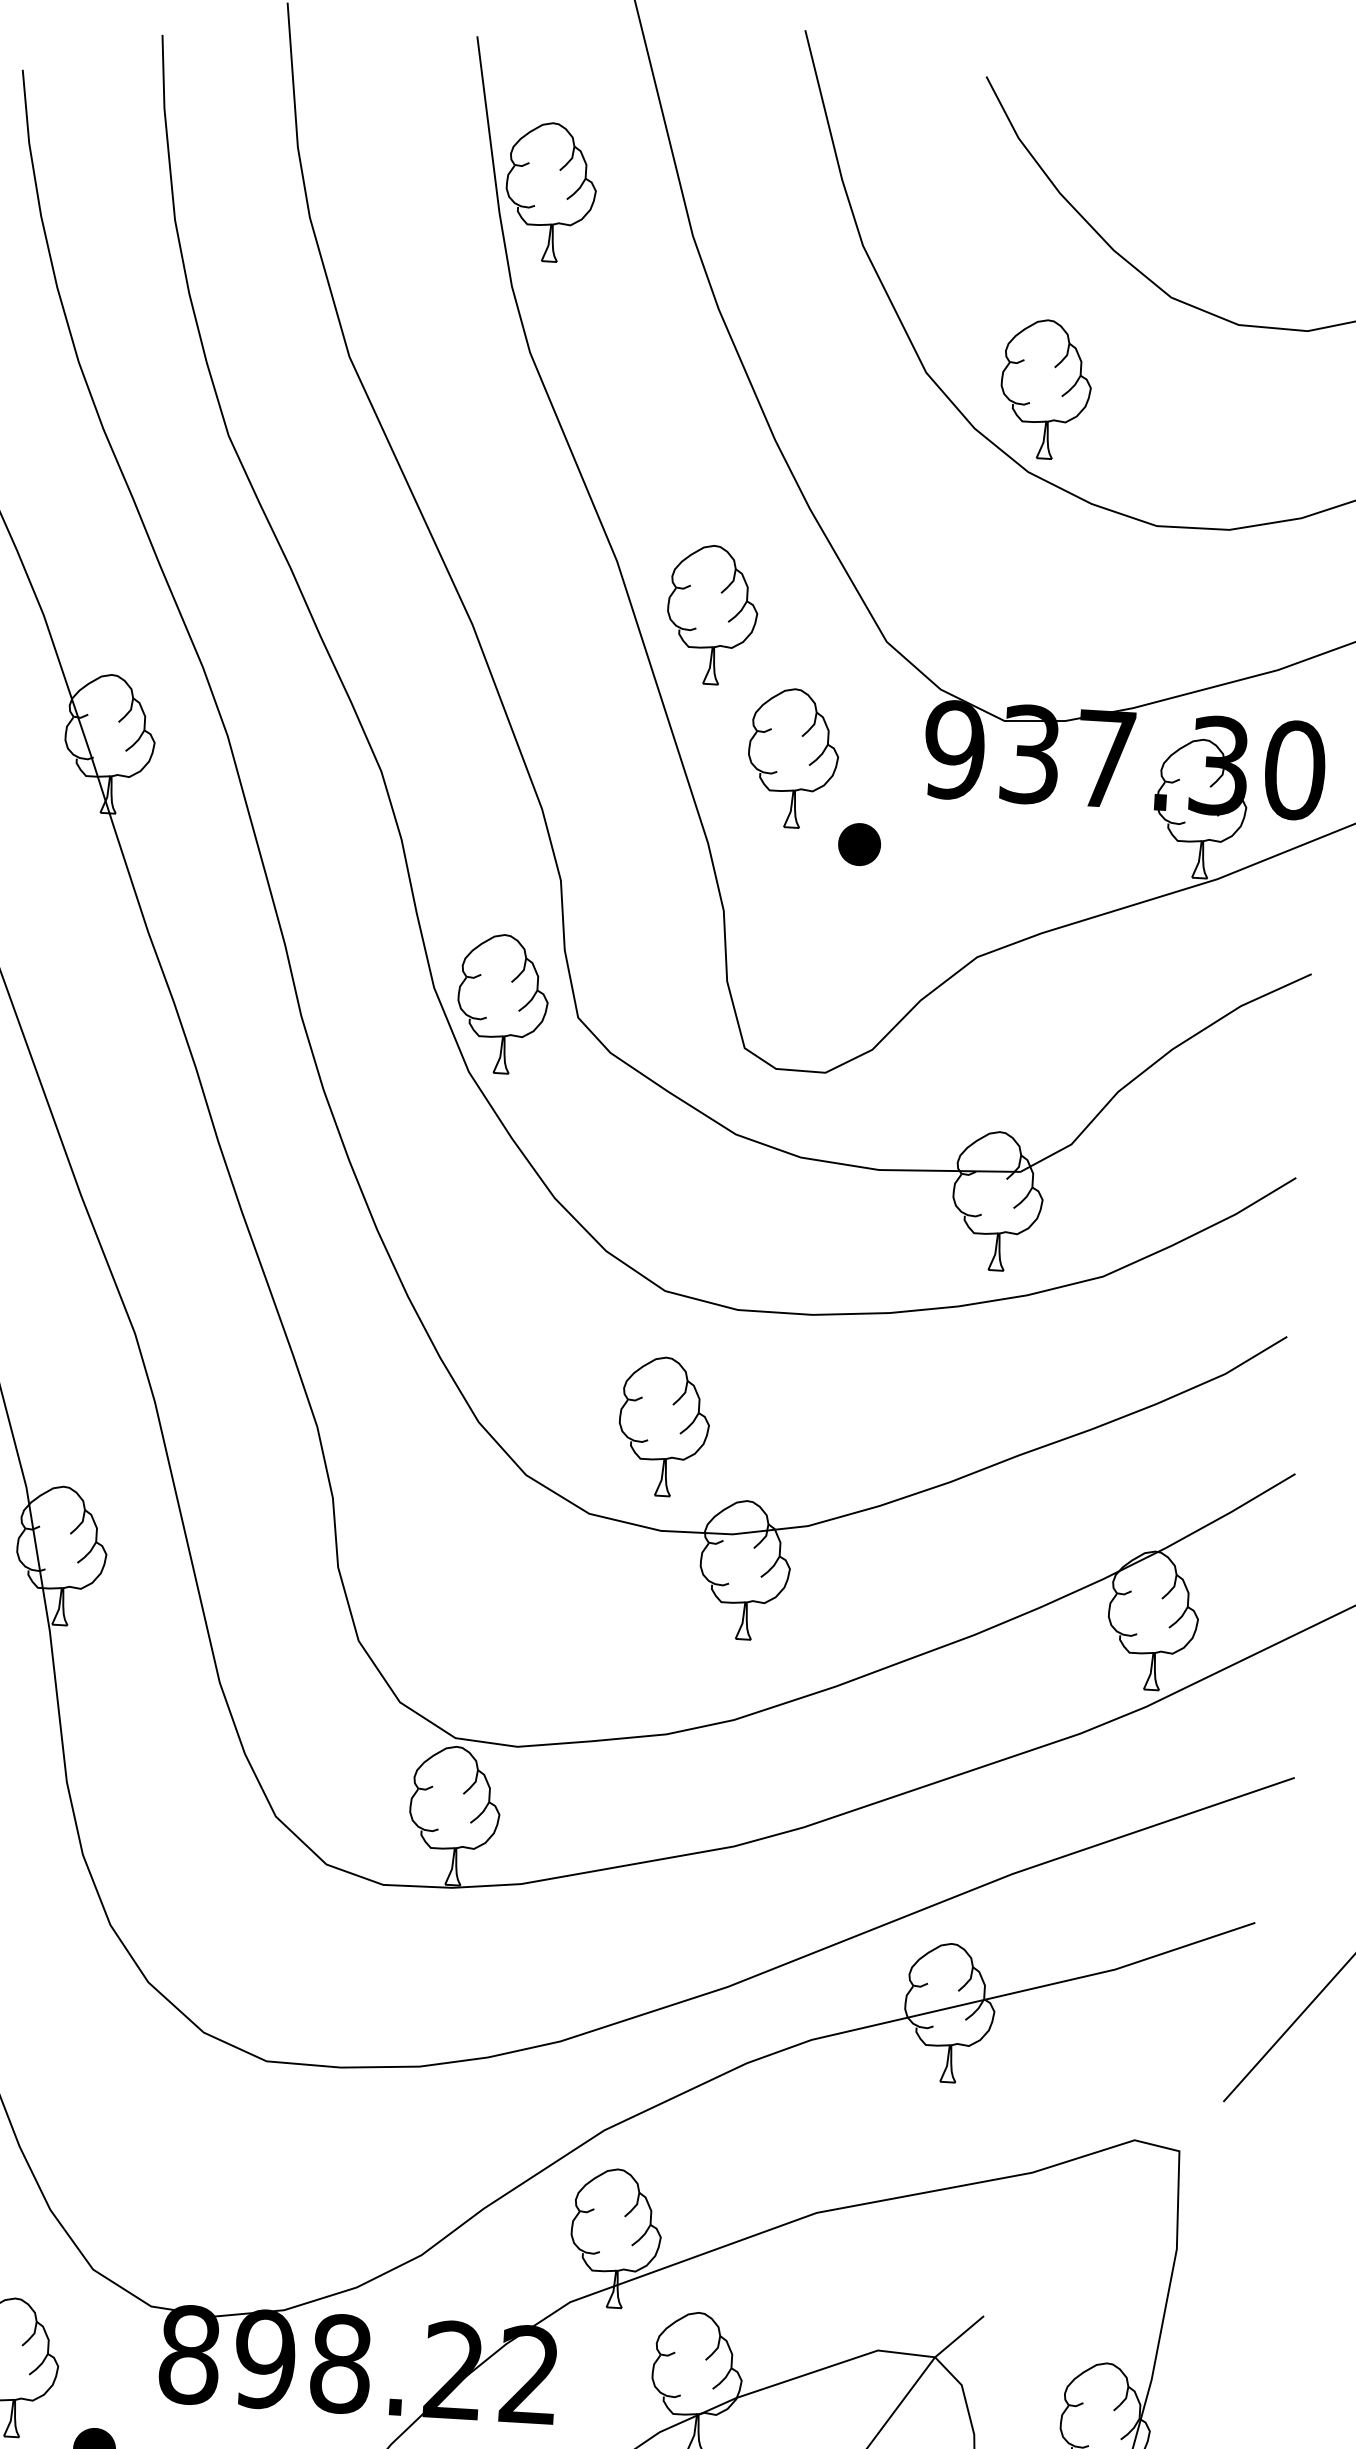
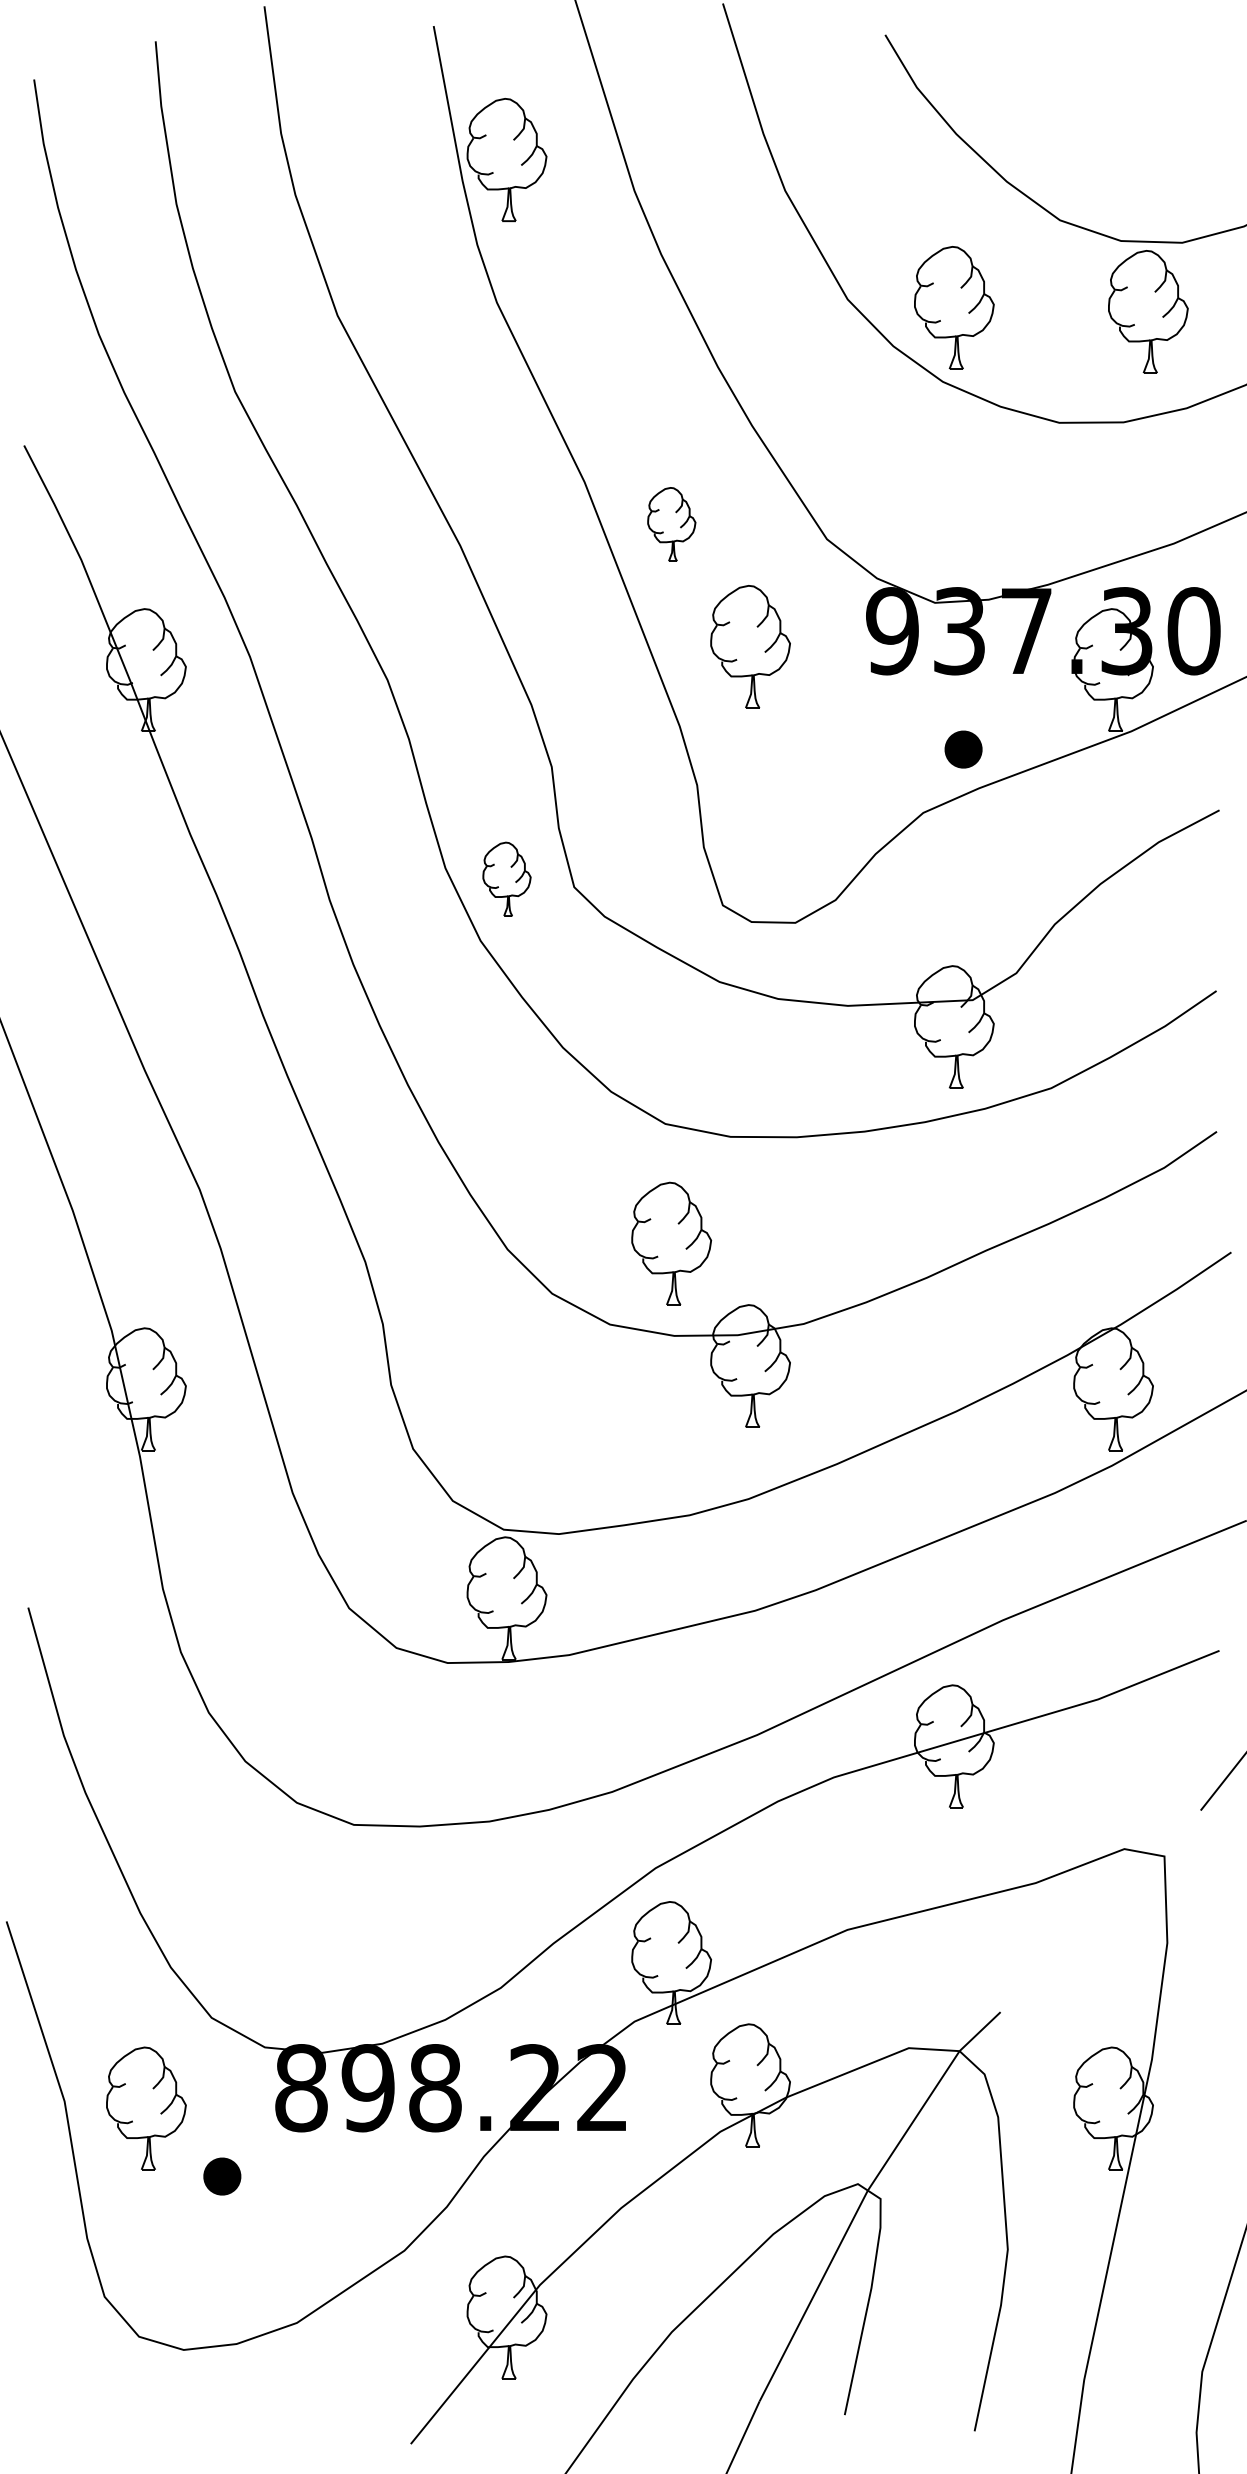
part: (1264, 406) -> (1148, 311), added
part: (712, 614) -> (671, 524), size x0.6
part: (859, 844) -> (963, 749), moved
part: (502, 1004) -> (506, 879), size x0.6

